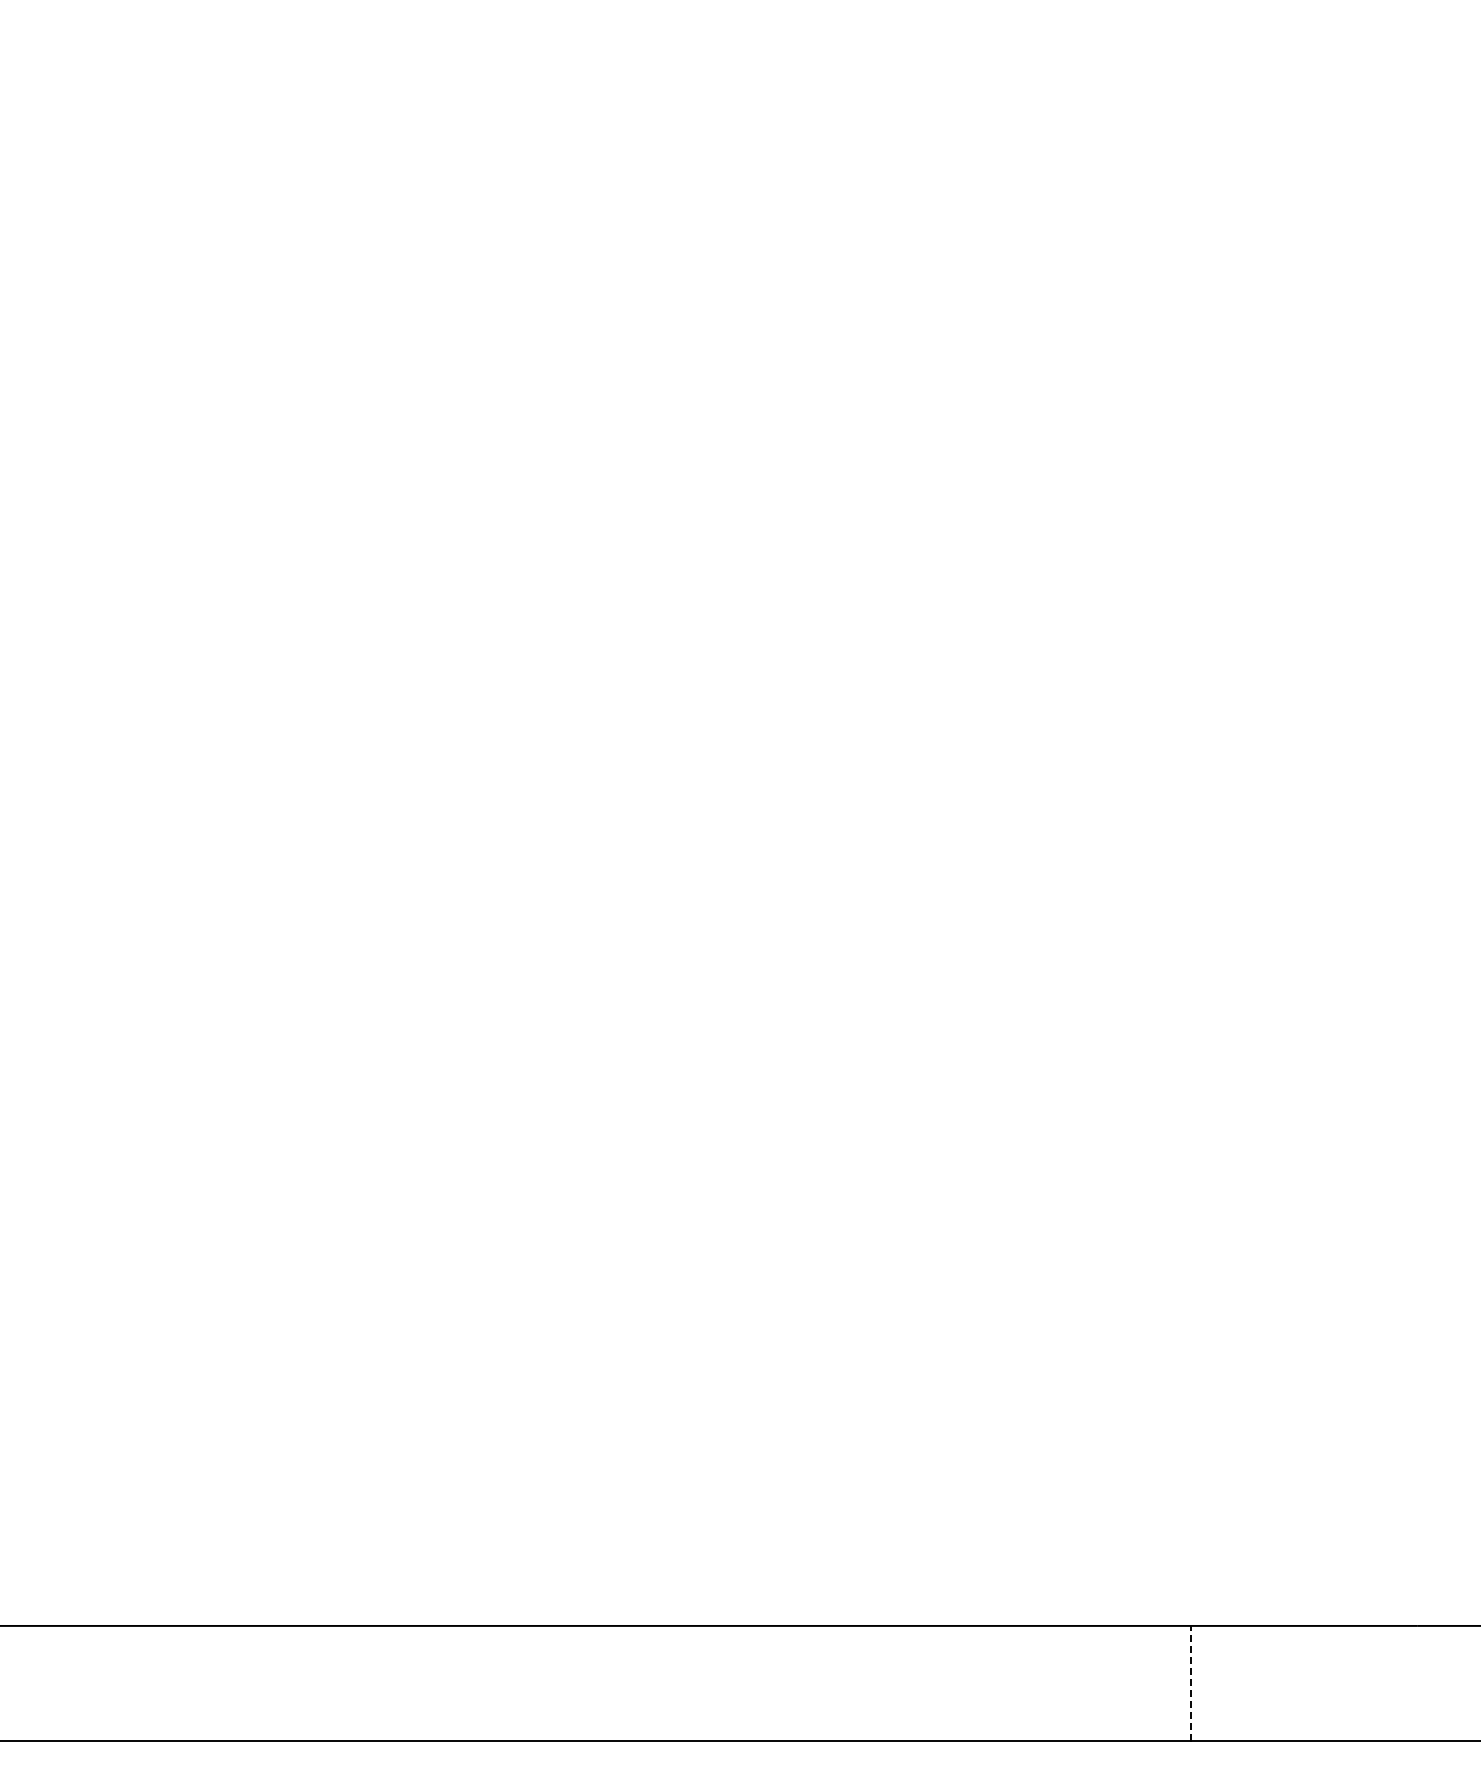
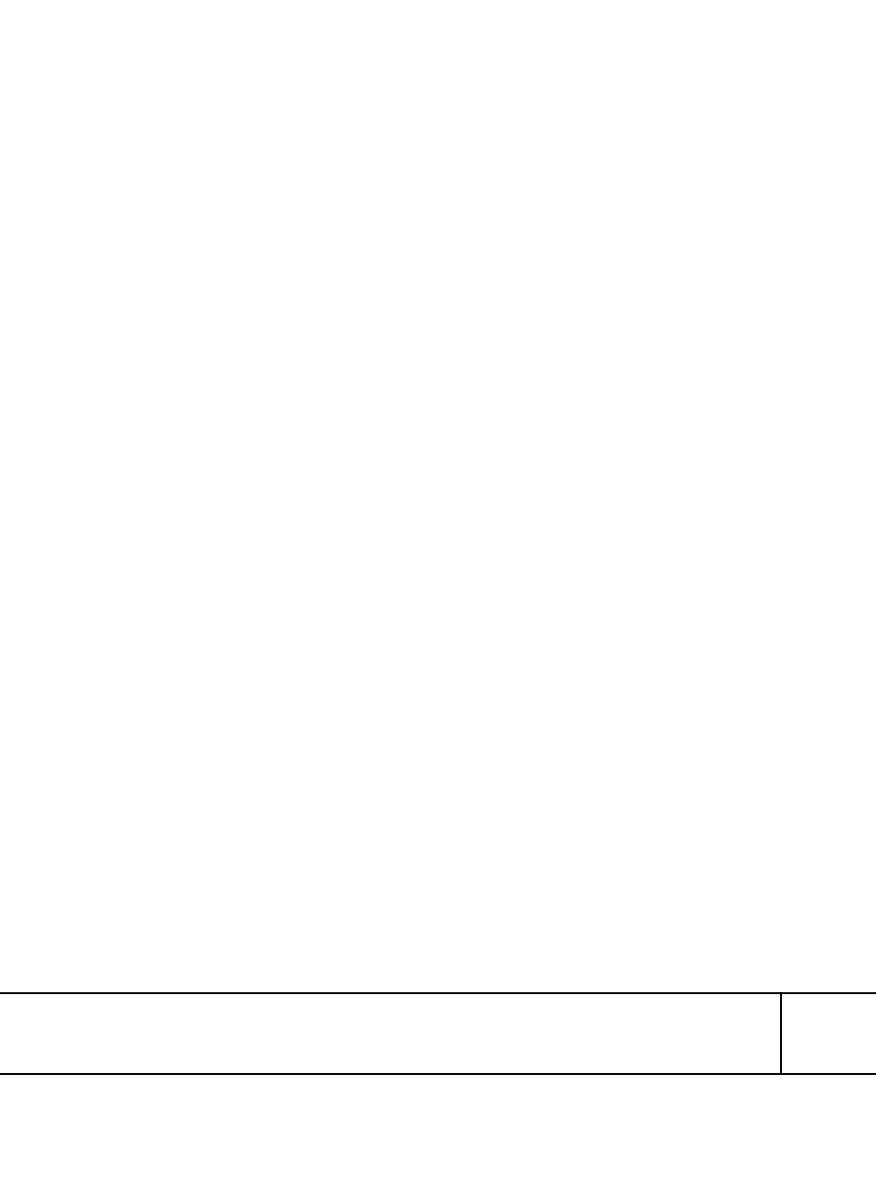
line: (1191, 1682) -> (781, 1033), dashed -> solid

